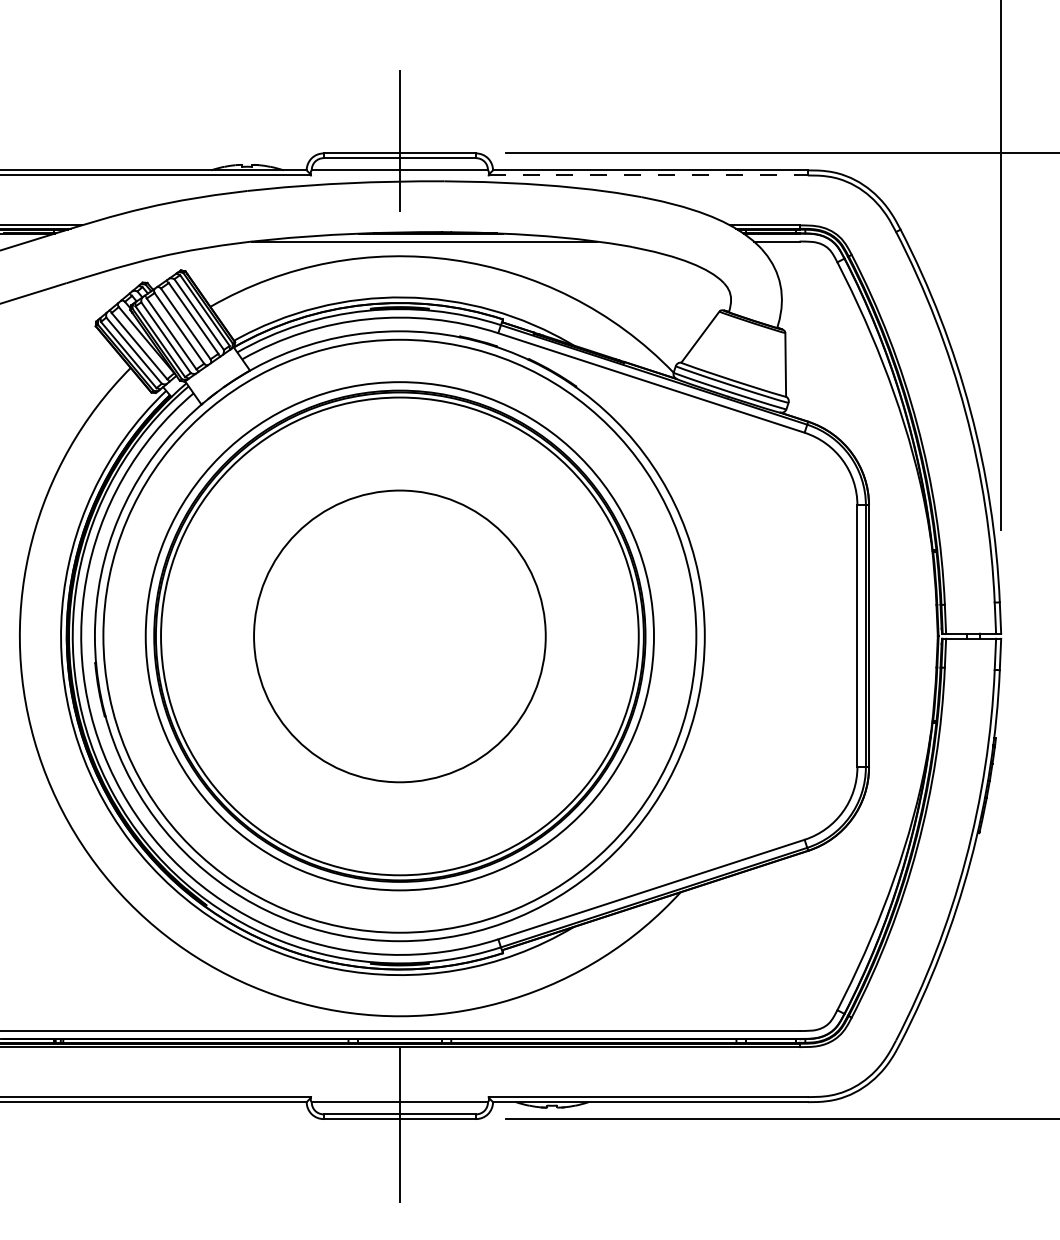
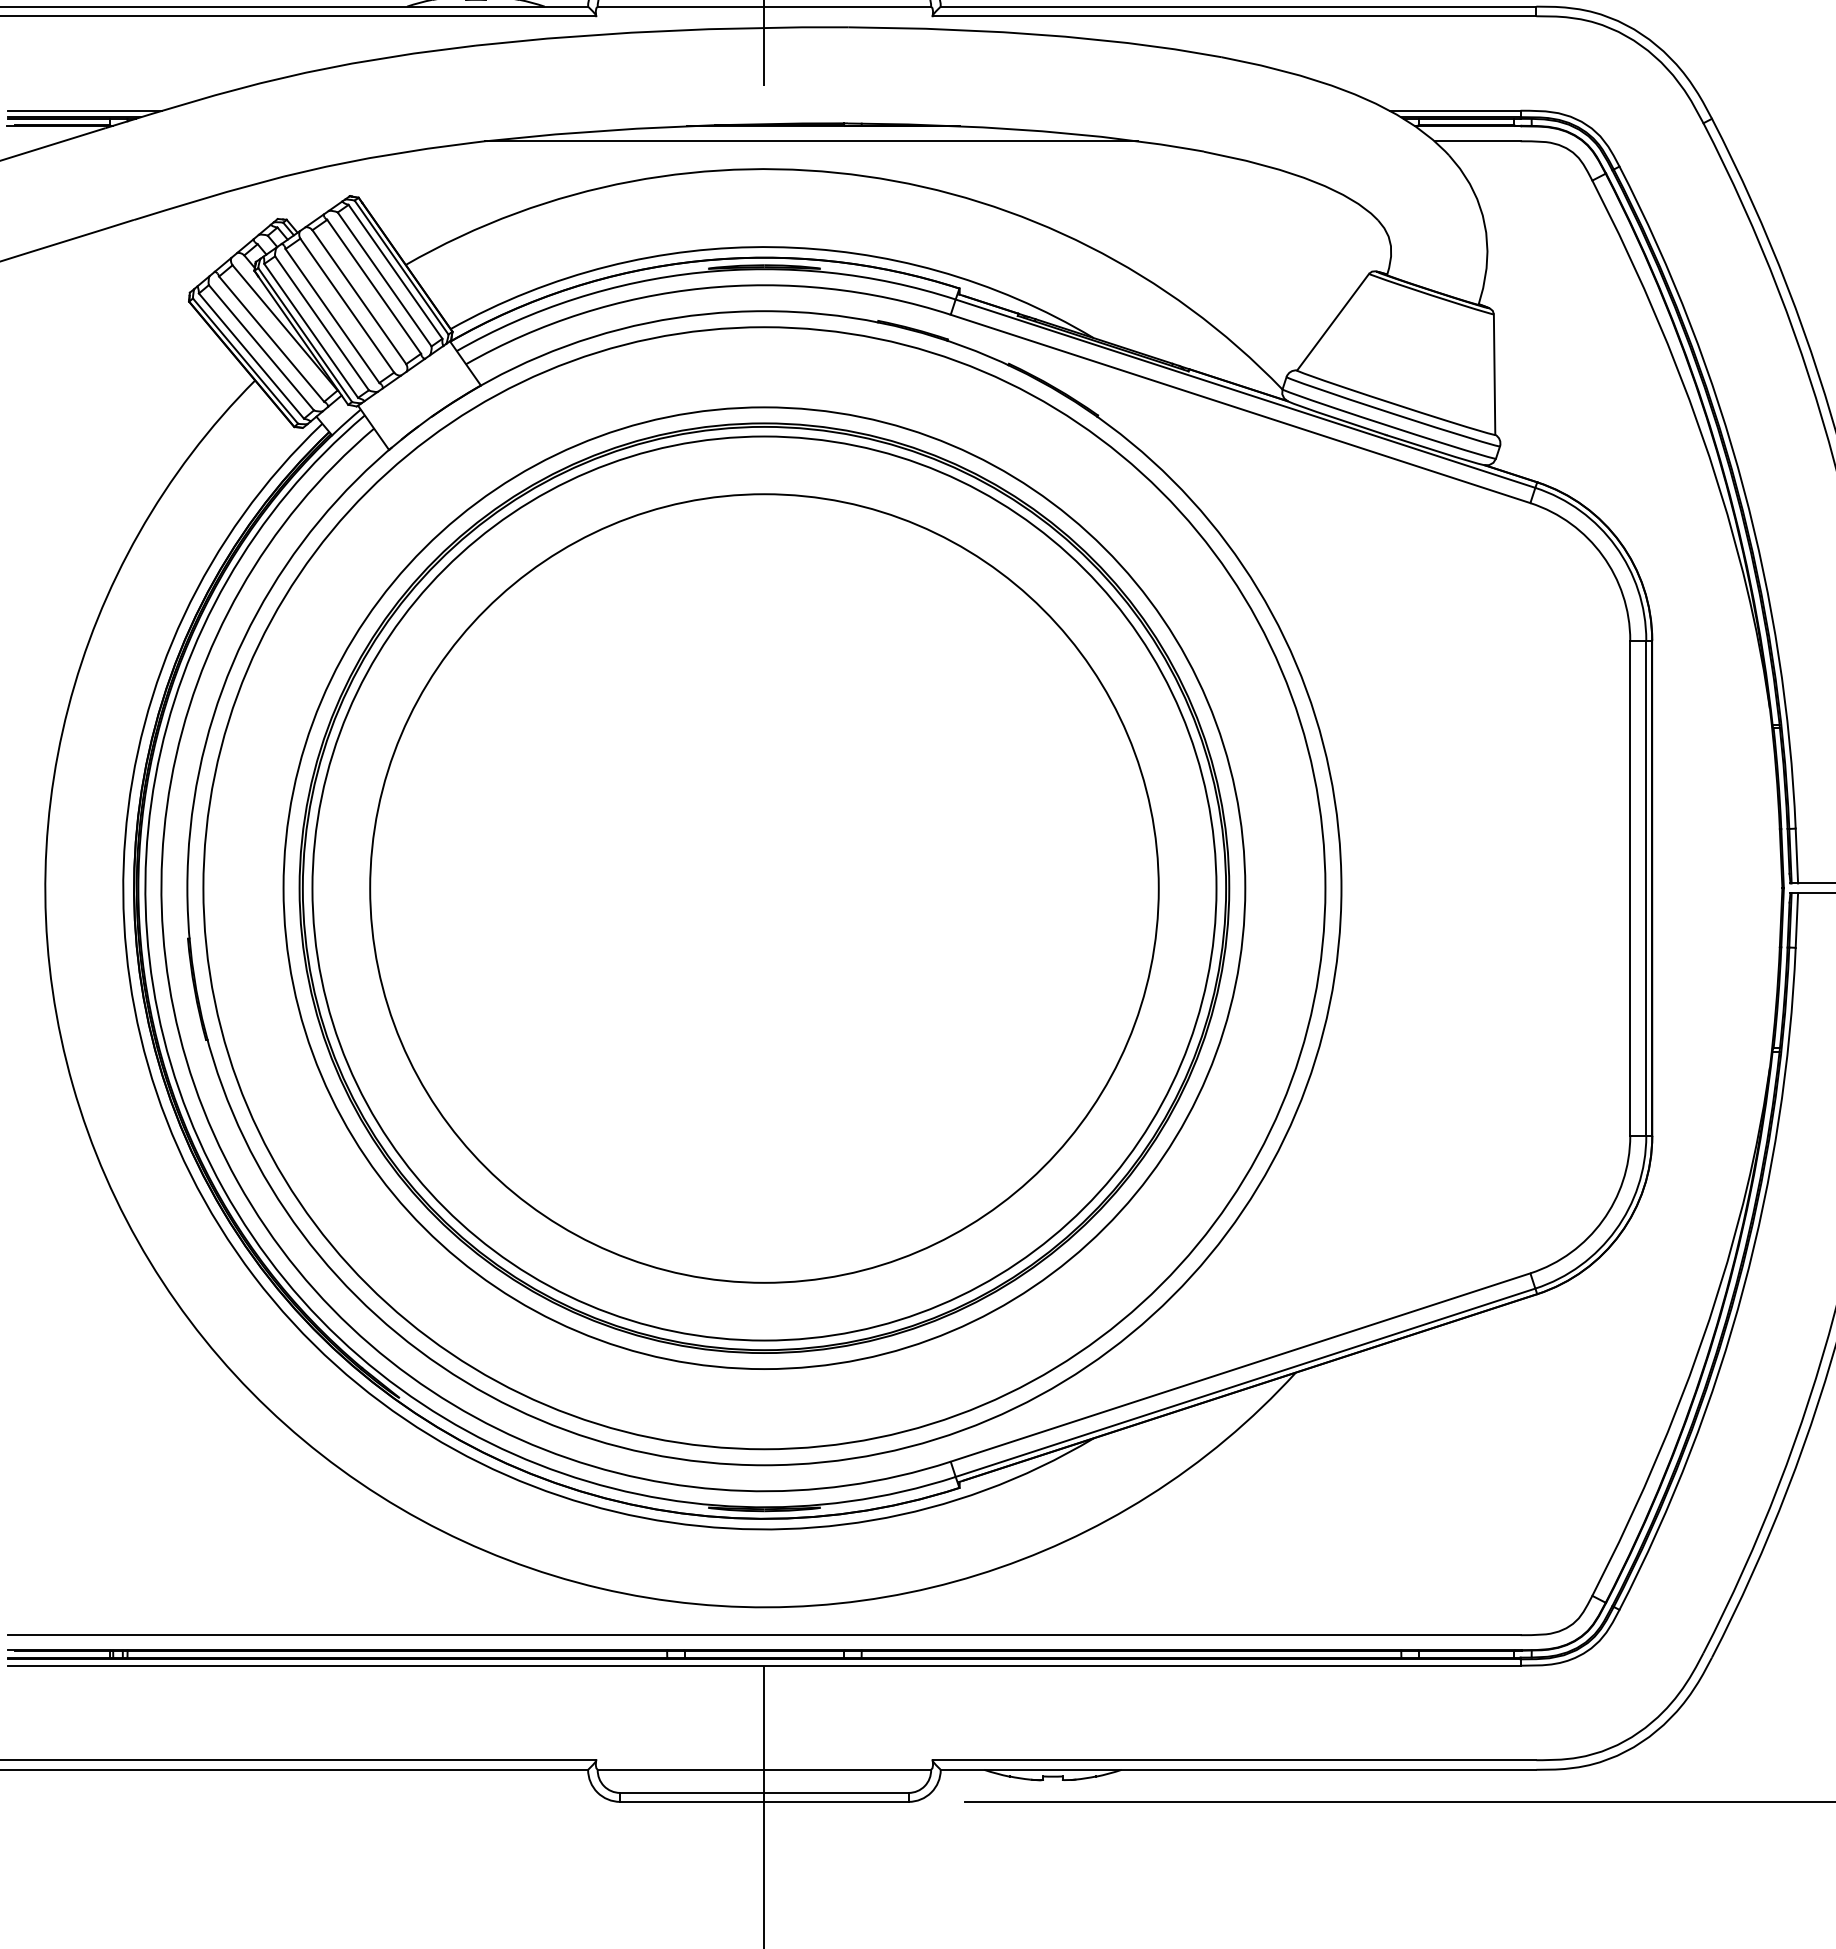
line: (648, 175) -> (1234, 16), dashed -> solid
circle: (399, 636) -> (763, 888), size x1.43

